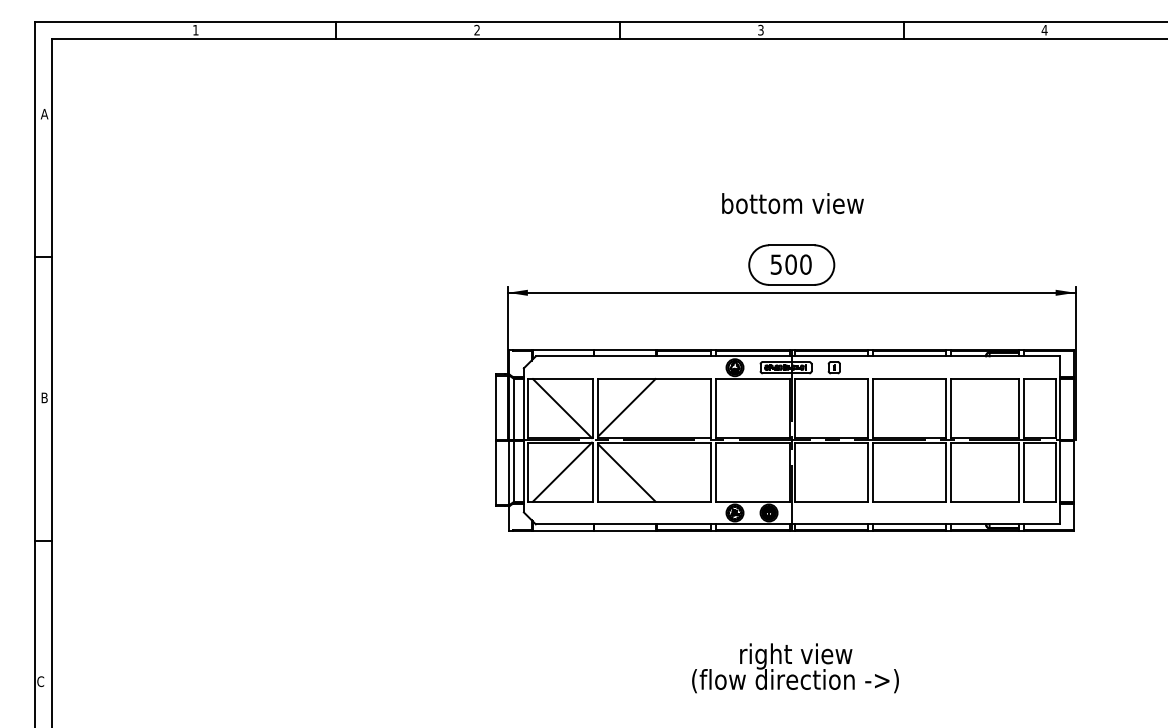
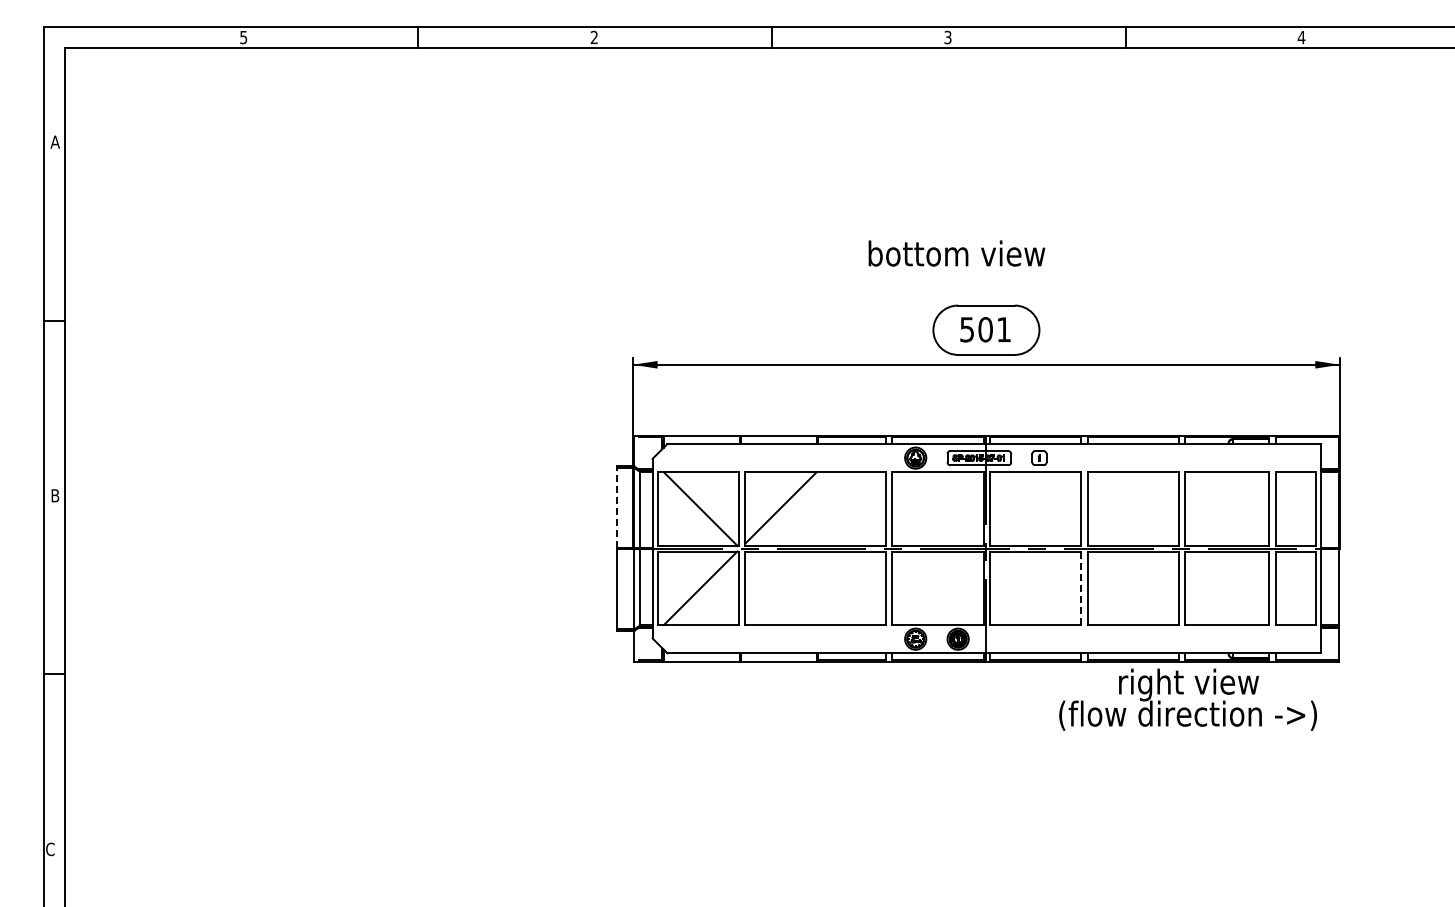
text: (195, 30) -> (243, 37), 1 -> 5
text: (792, 203) -> (956, 253), moved
text: (805, 264) -> (1003, 329), 500 -> 501
line: (495, 407) -> (617, 507), solid -> dashed
line: (868, 472) -> (1081, 588), solid -> dashed
line: (626, 473) -> (780, 589), removed
text: (795, 668) -> (1187, 699), moved

